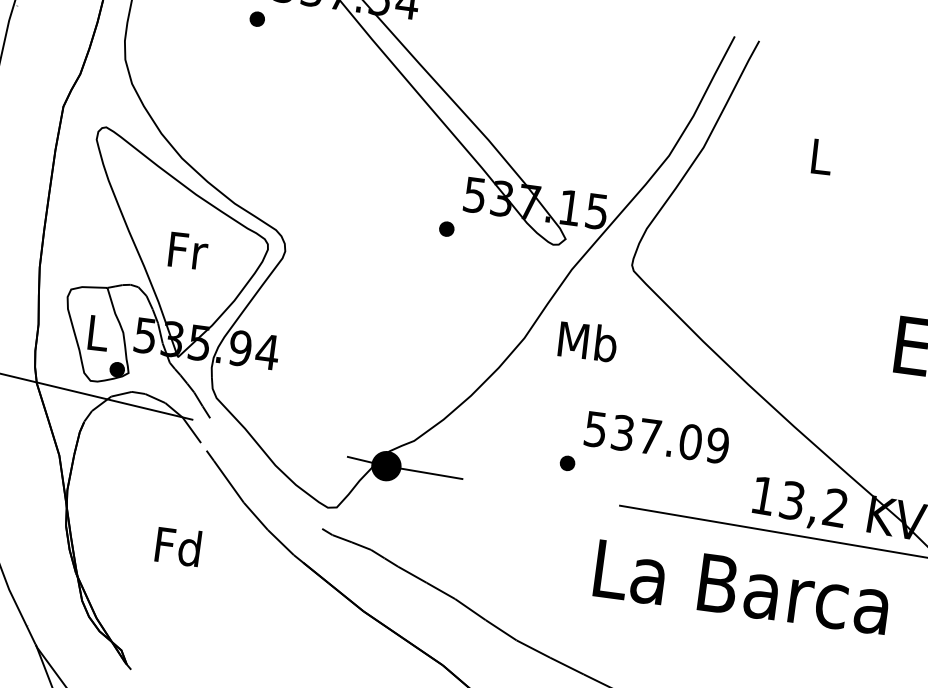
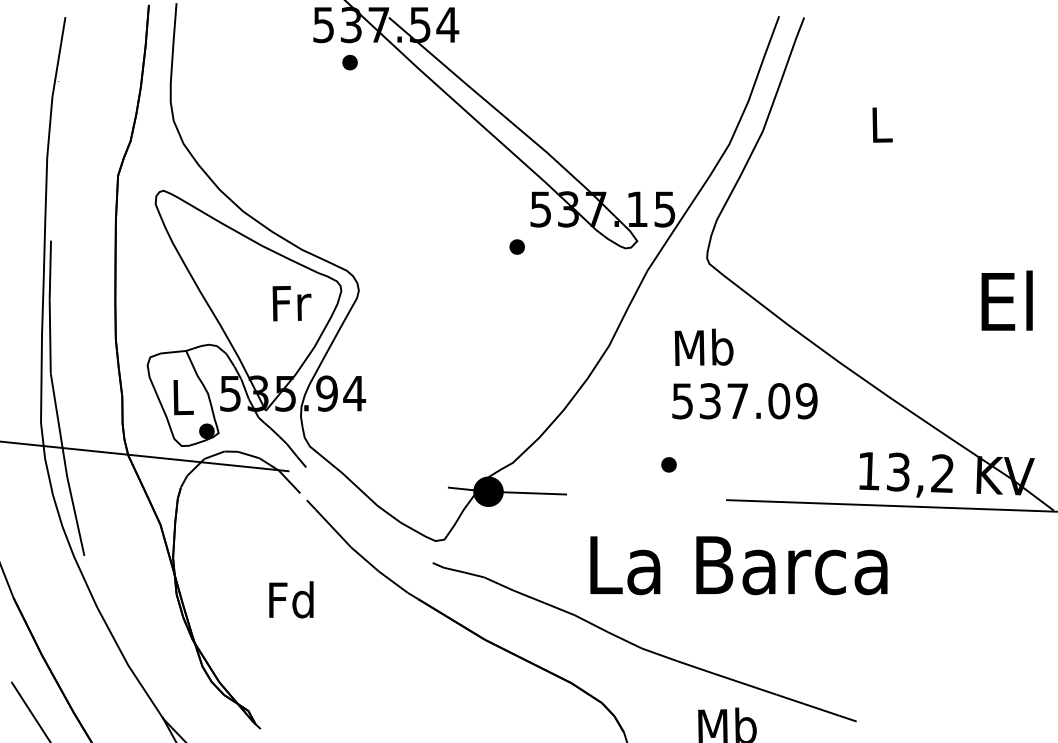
part: (256, 18) -> (349, 62), moved
text: (187, 251) -> (291, 303), moved
text: (587, 340) -> (703, 346), moved
text: (656, 437) -> (744, 401), moved
text: (741, 587) -> (738, 565), moved

